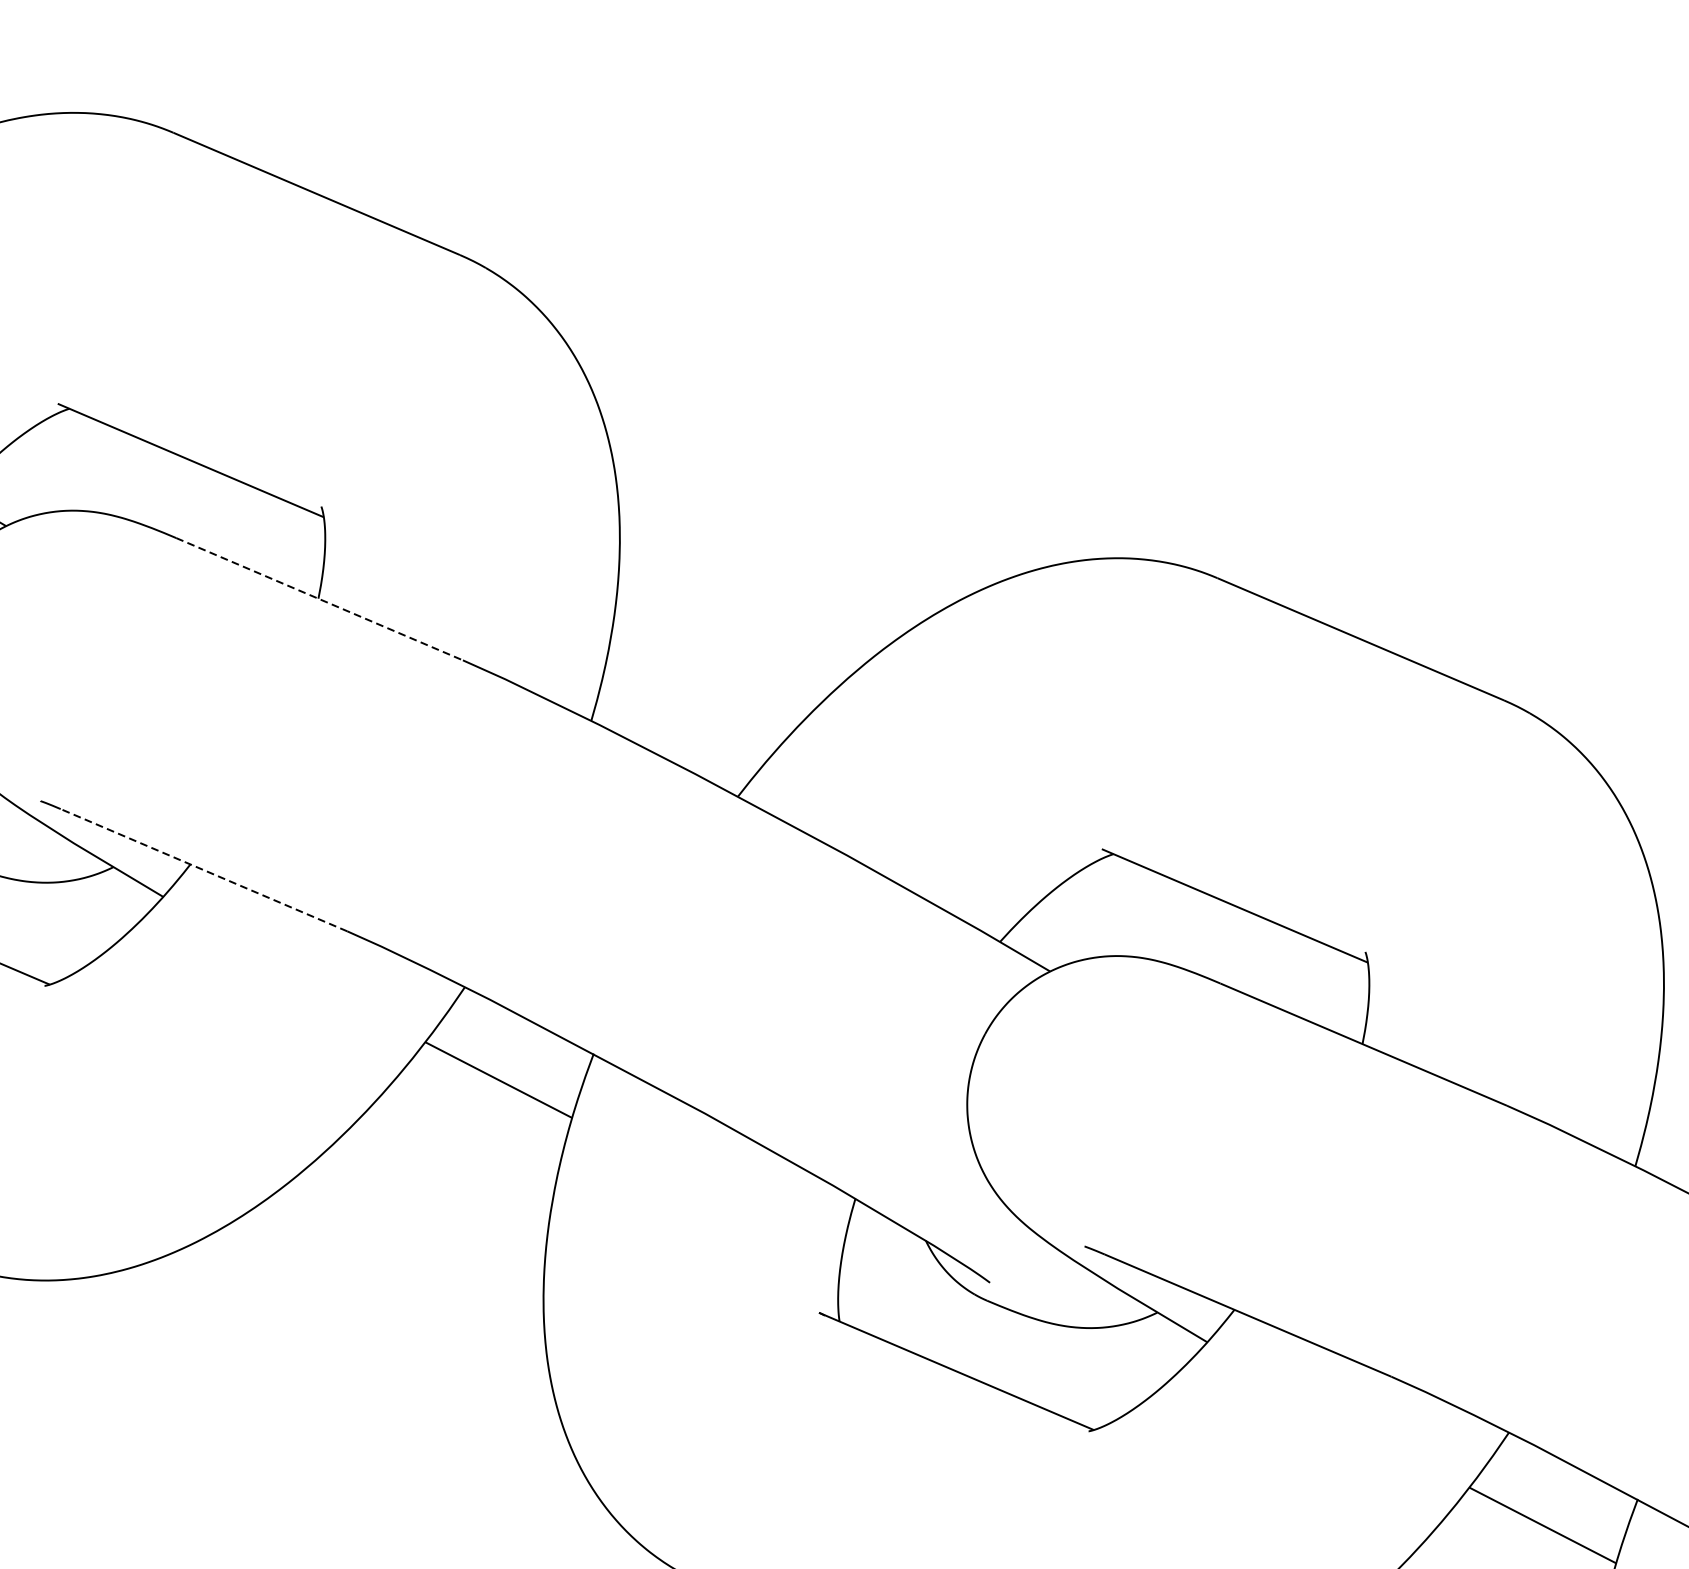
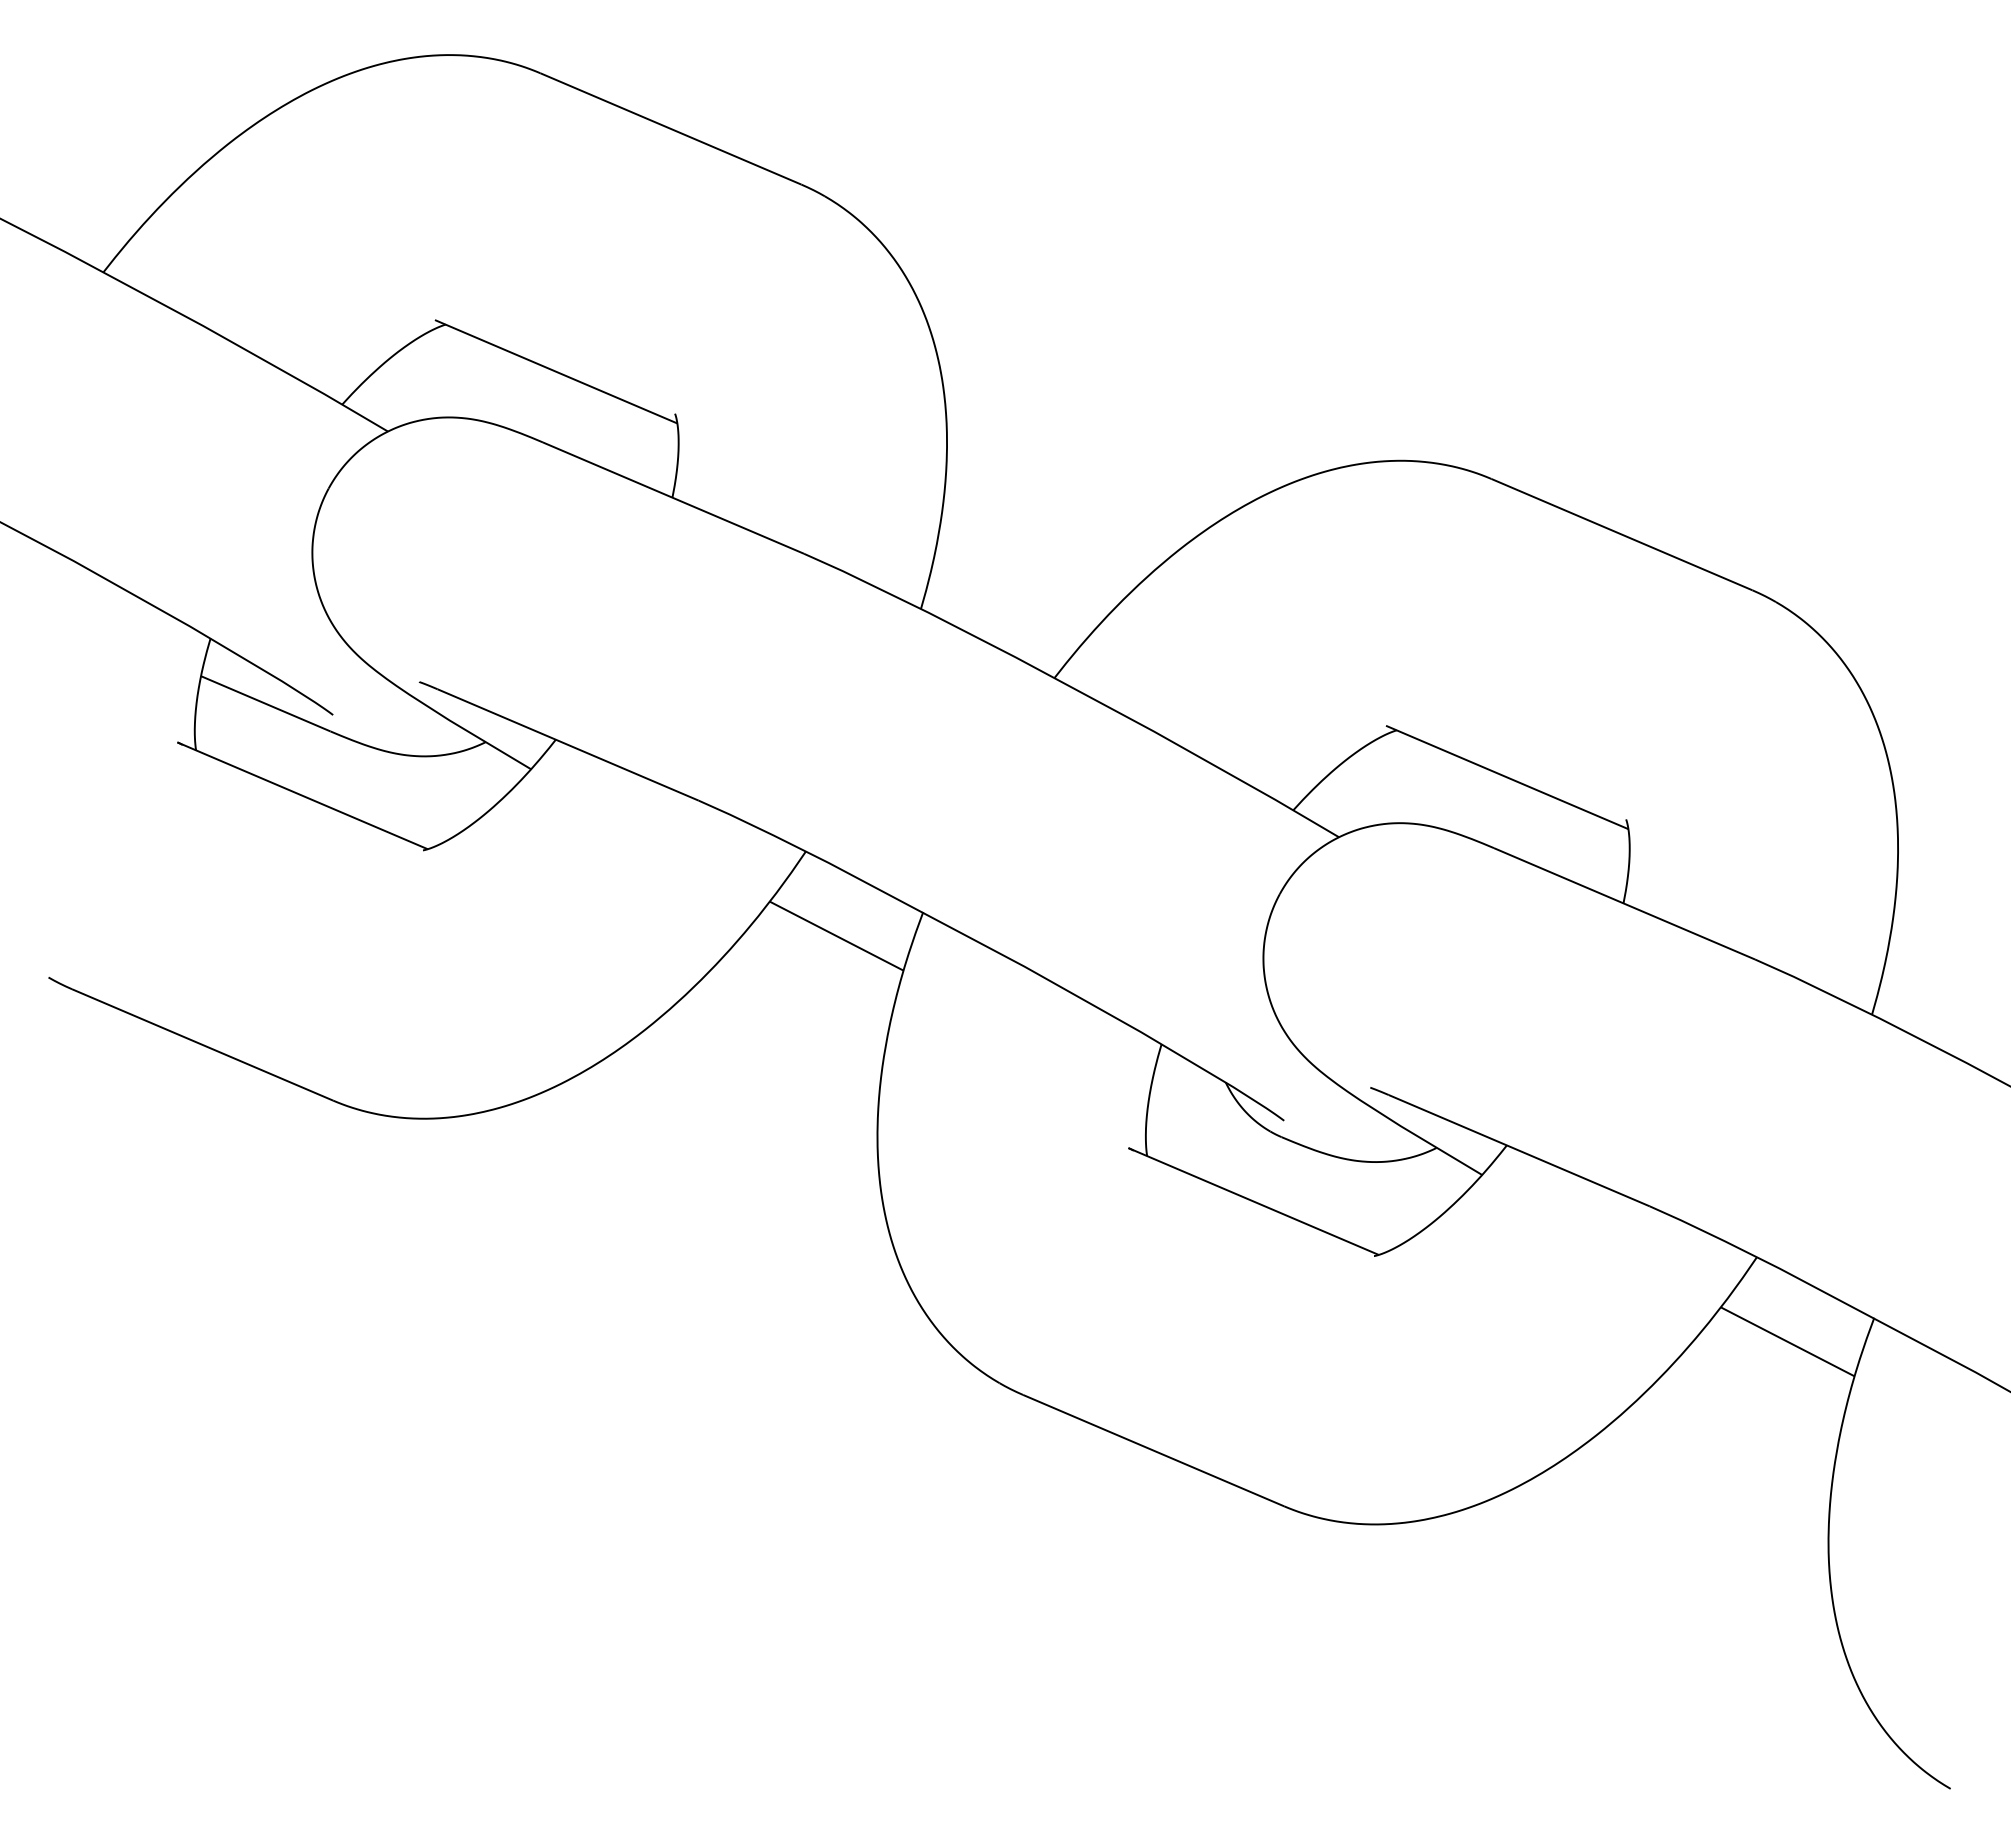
line: (319, 599) -> (673, 498), dashed -> solid
line: (204, 869) -> (568, 744), dashed -> solid

